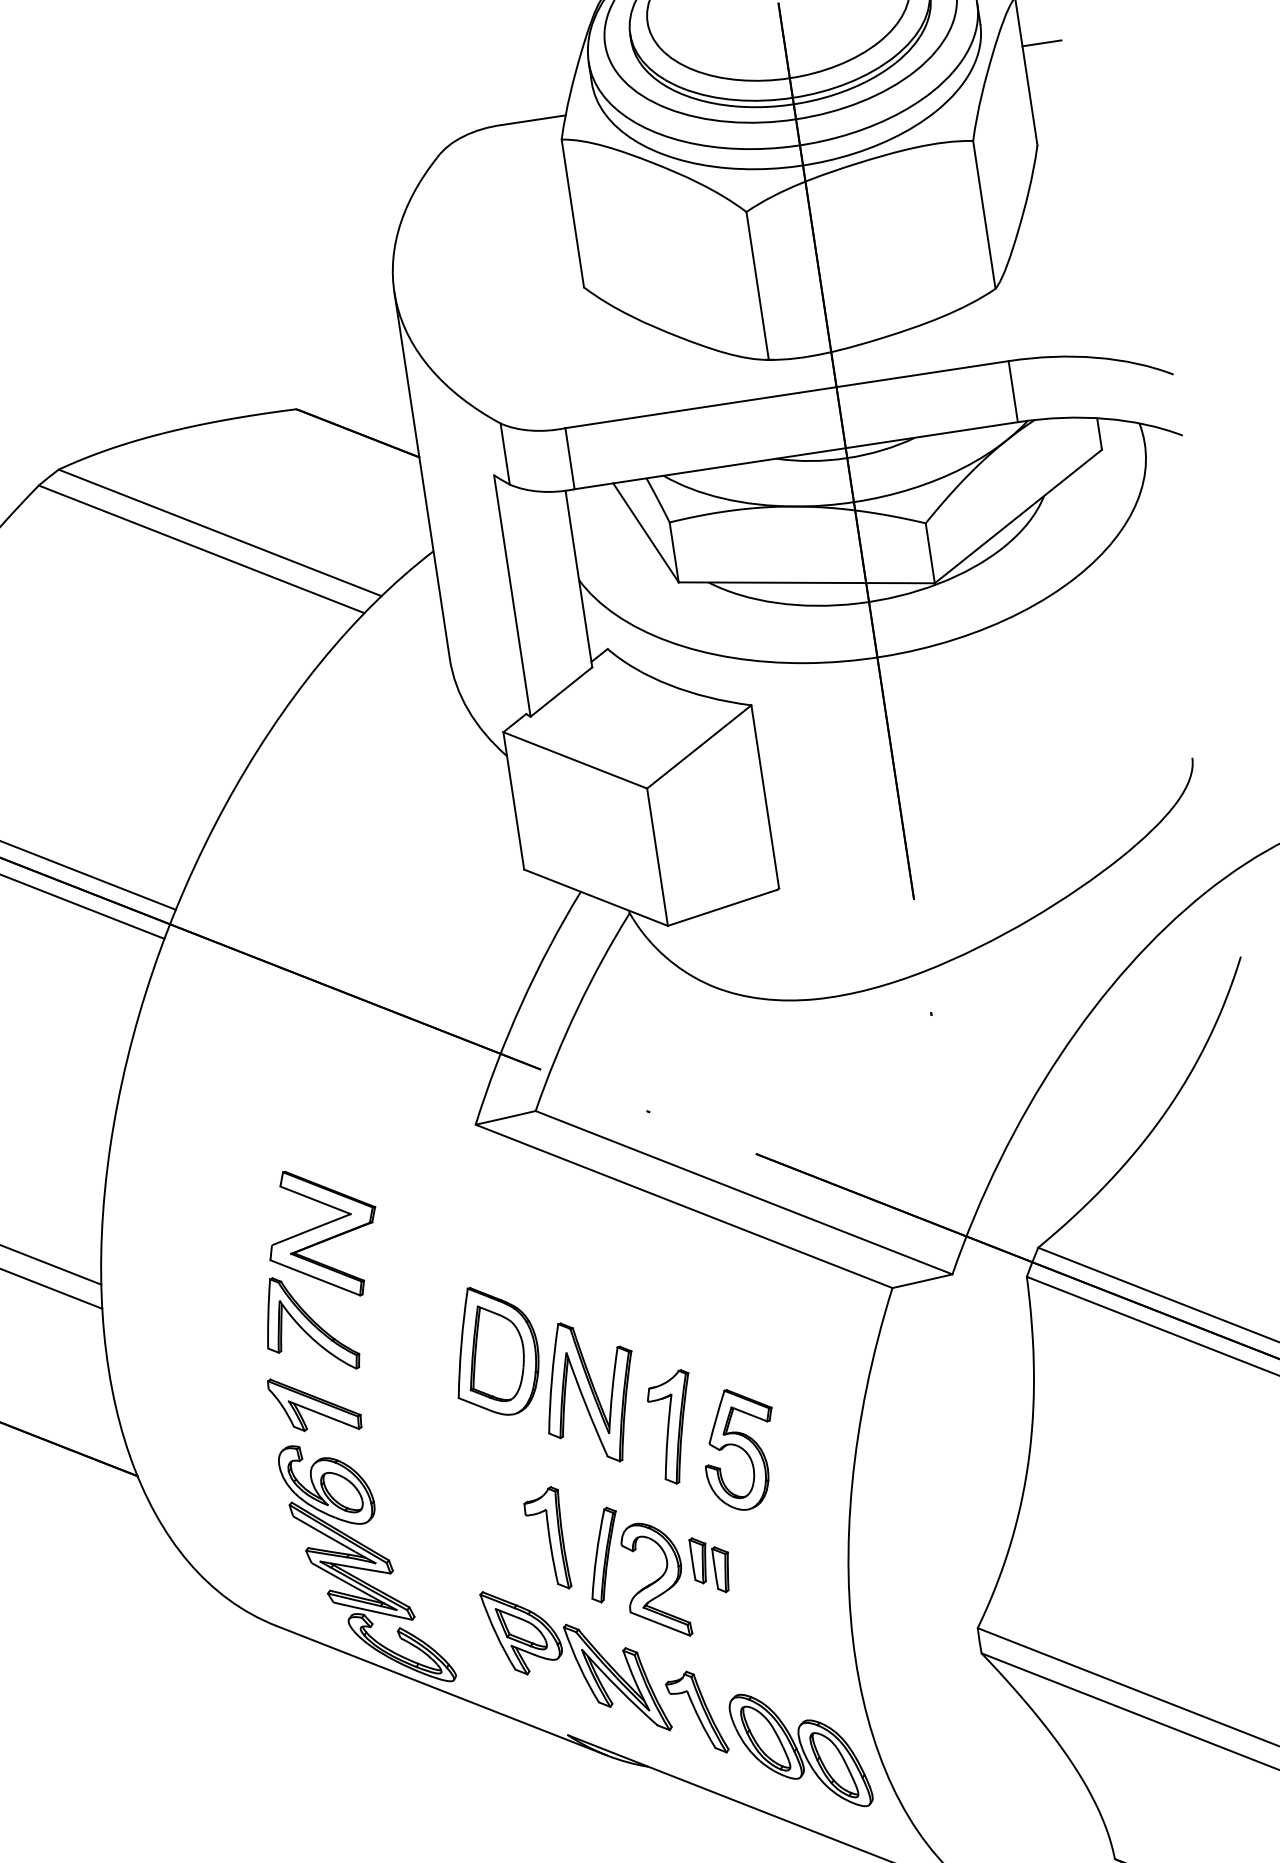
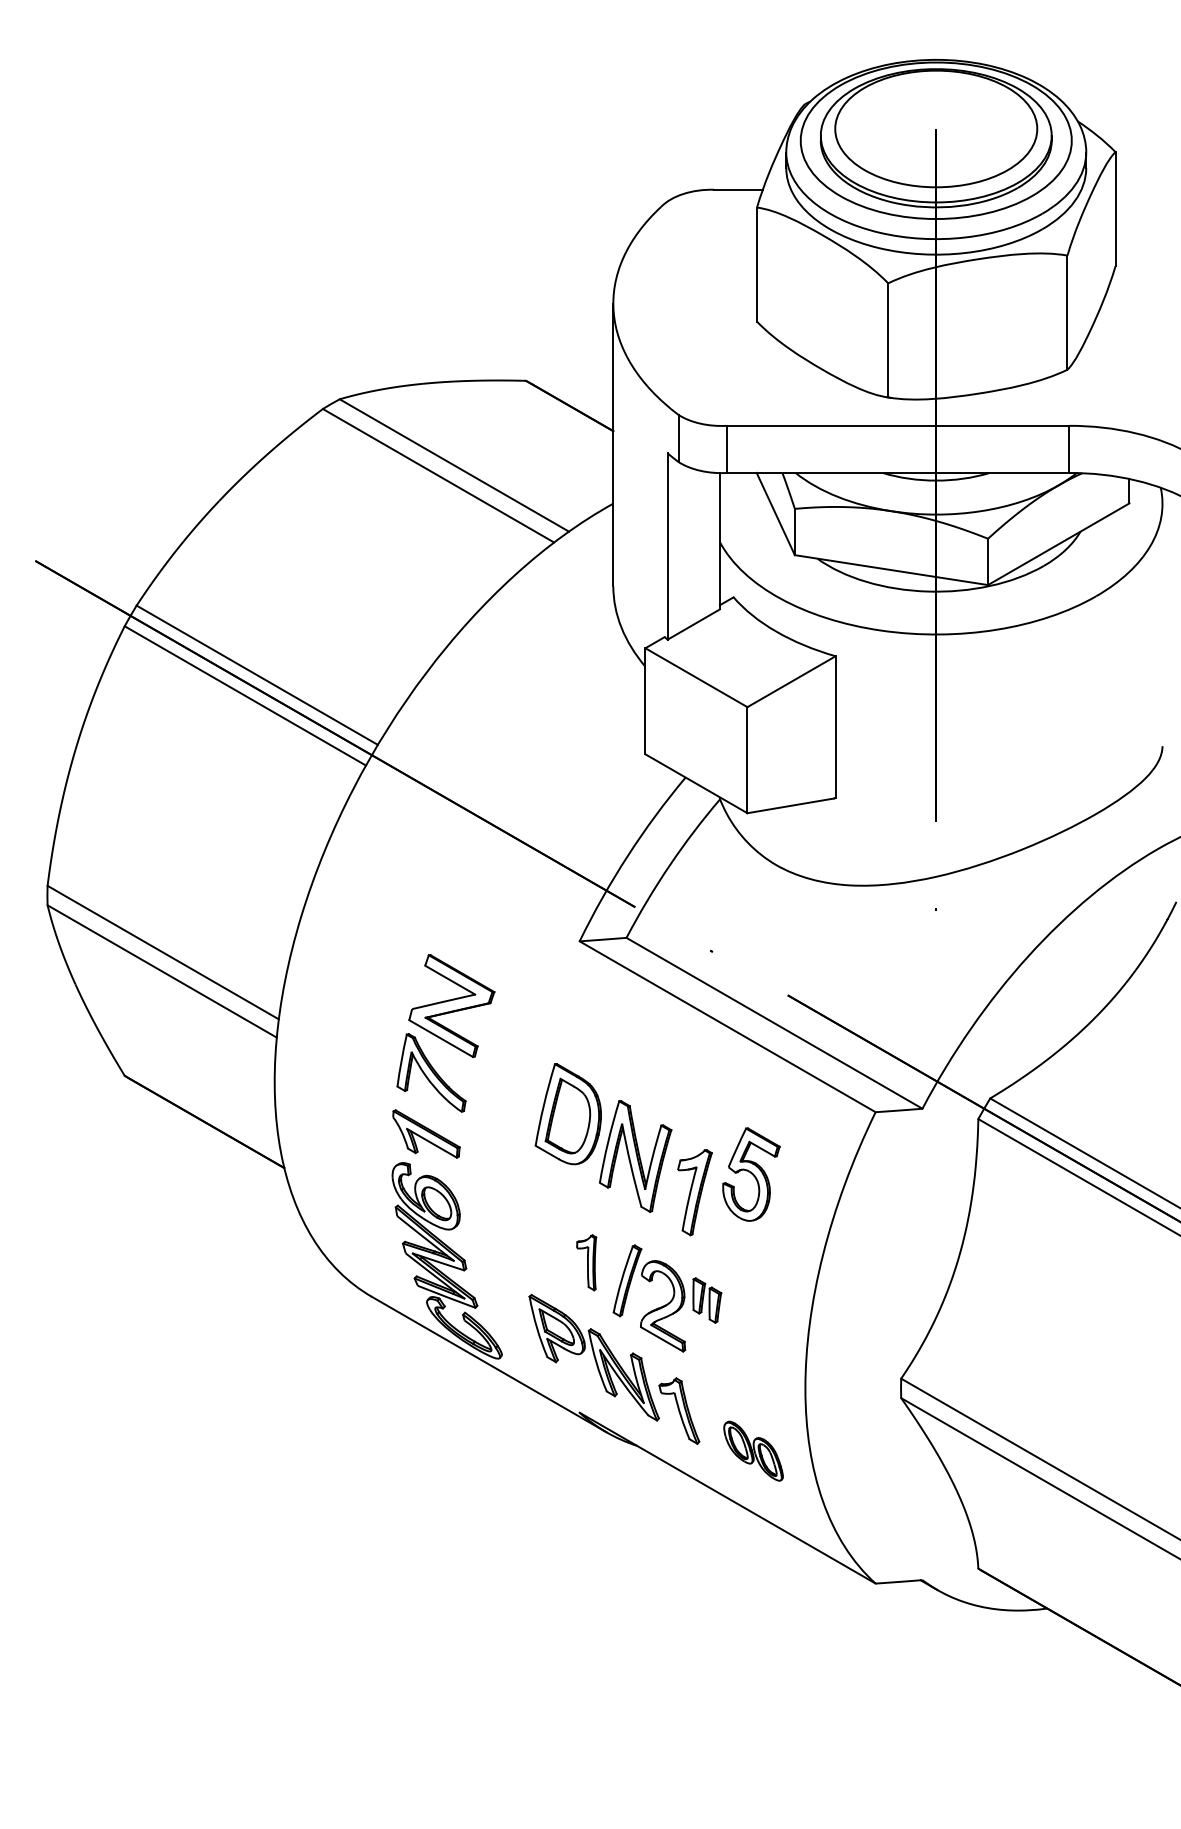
line: (1041, 43) -> (1130, 189), removed
part: (740, 1449) -> (751, 1174), moved
part: (547, 1539) -> (586, 1262), size x0.7
part: (800, 1751) -> (753, 1451), size x0.6

